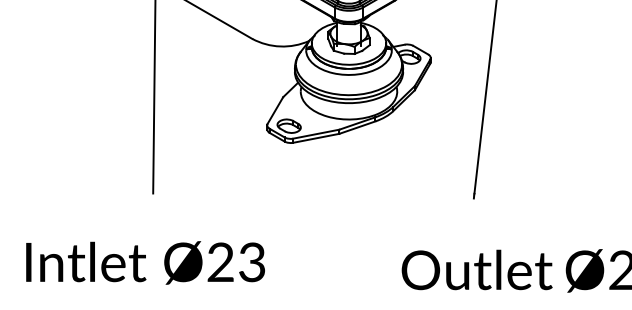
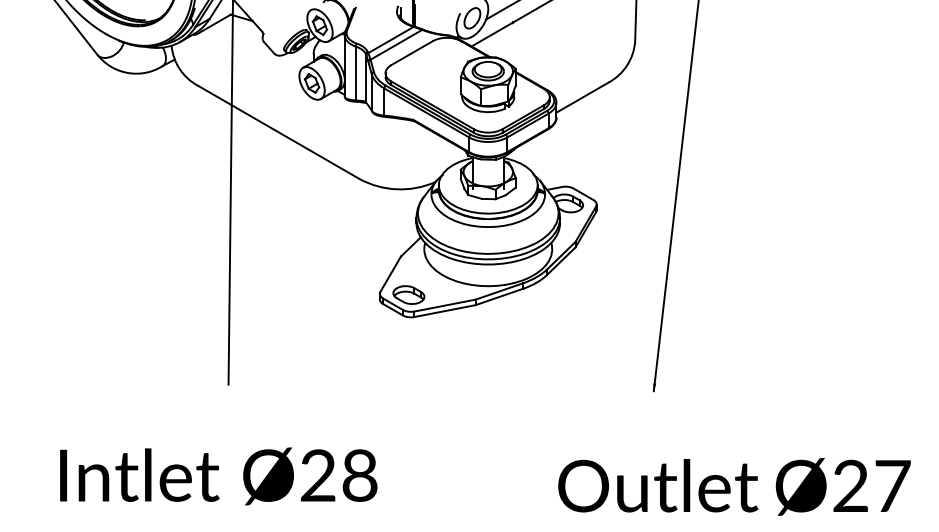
text: (251, 262) -> (359, 475), Ø23 -> Ø28

